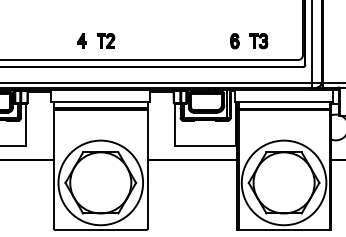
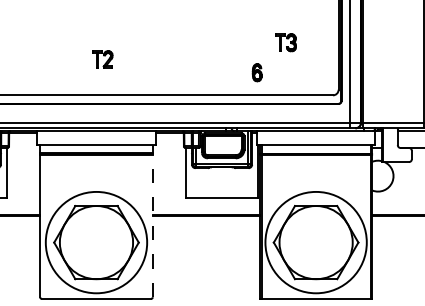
part: (81, 40) -> (73, 72), removed
part: (105, 40) -> (102, 59), moved
part: (258, 40) -> (285, 42), moved
line: (147, 164) -> (152, 220), solid -> dashed

